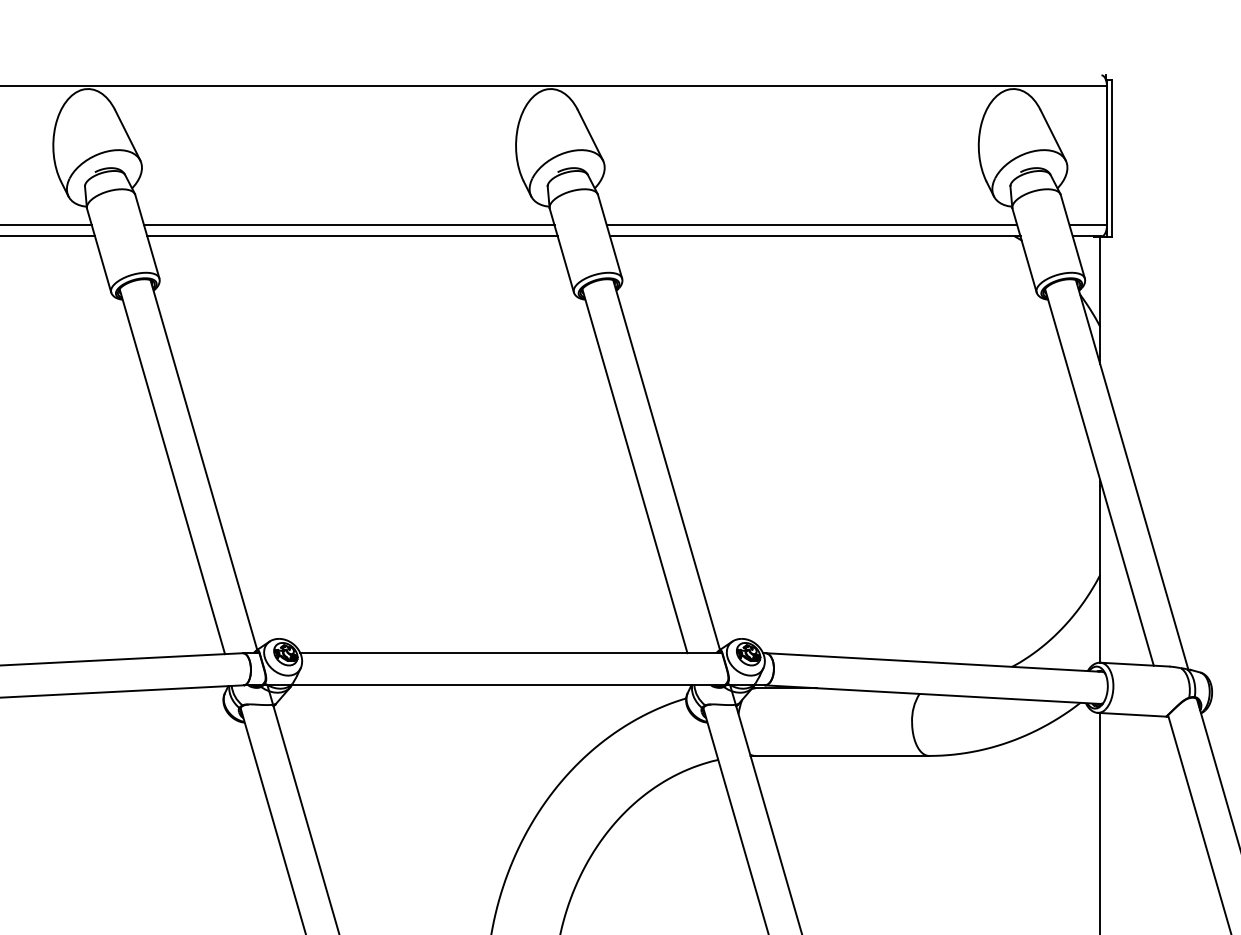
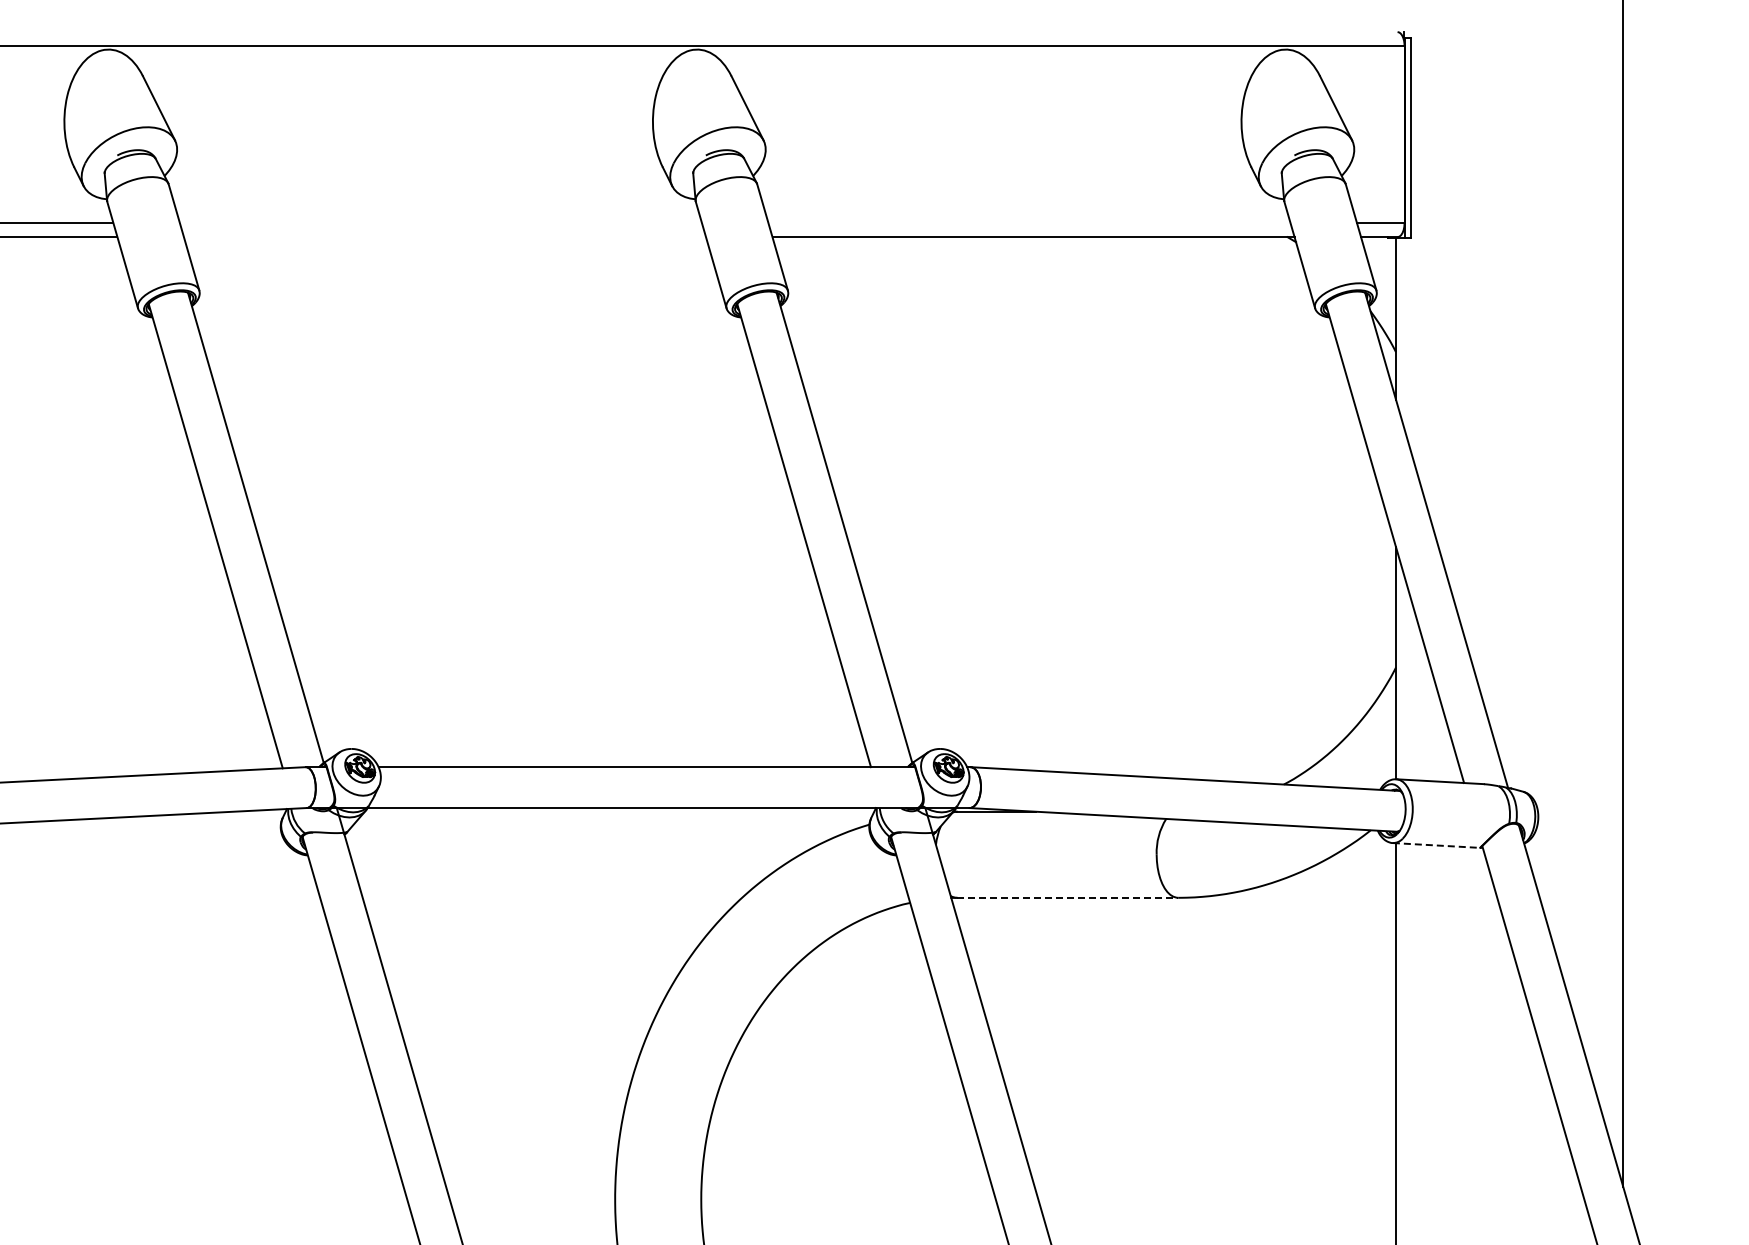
line: (349, 225) -> (440, 223), removed
line: (812, 225) -> (1029, 223), removed
line: (352, 236) -> (444, 237), removed
line: (1132, 714) -> (1436, 845), solid -> dashed
line: (841, 755) -> (1067, 897), solid -> dashed

